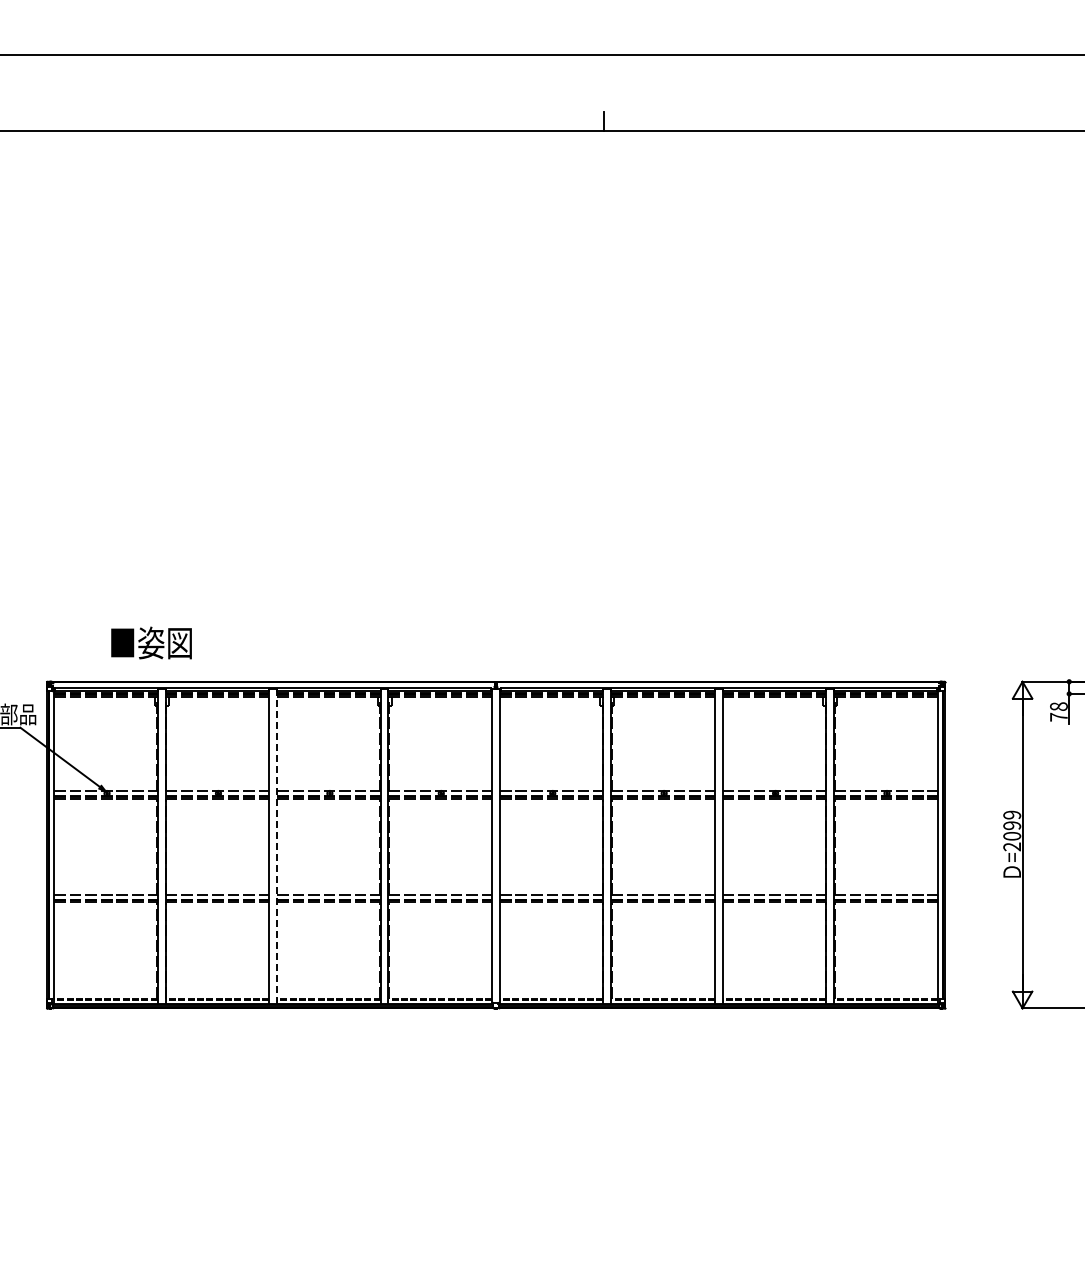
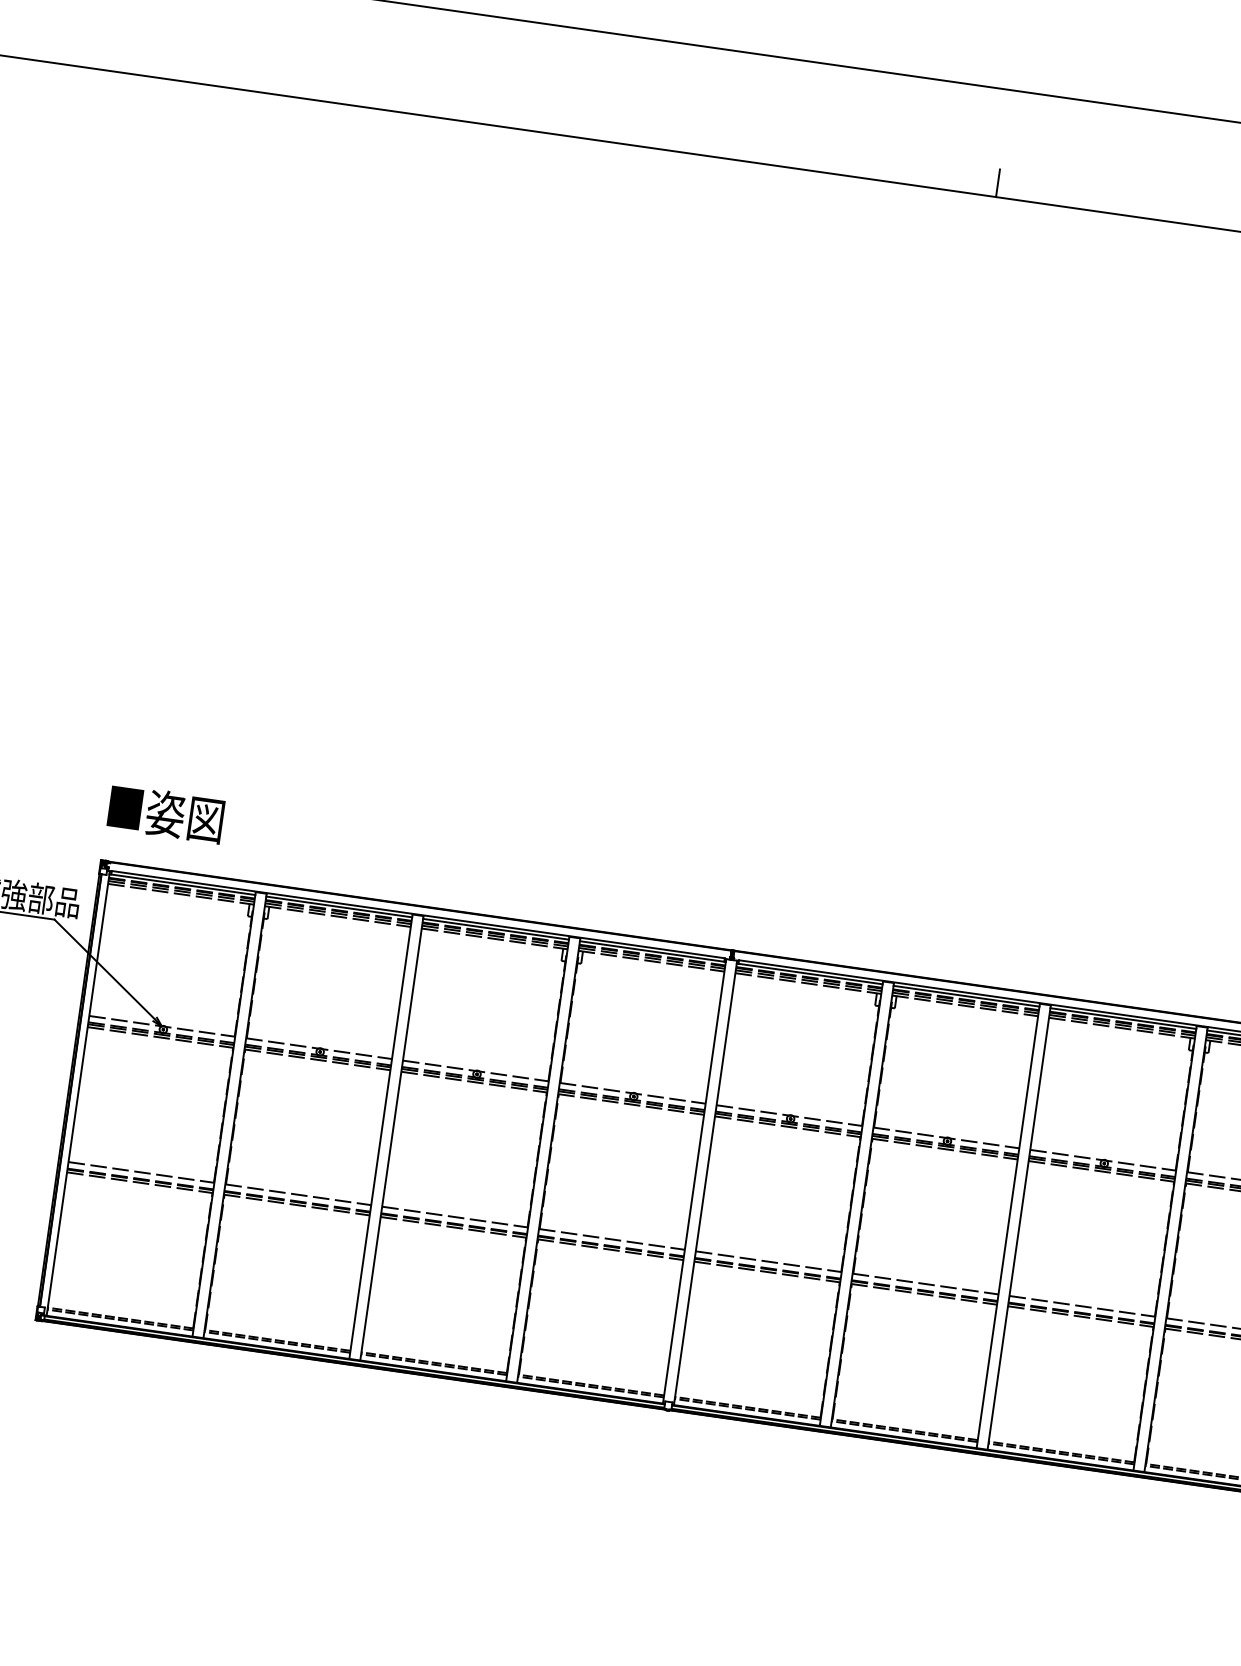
text: (151, 642) -> (166, 813), moved
line: (277, 846) -> (392, 1138), dashed -> solid

